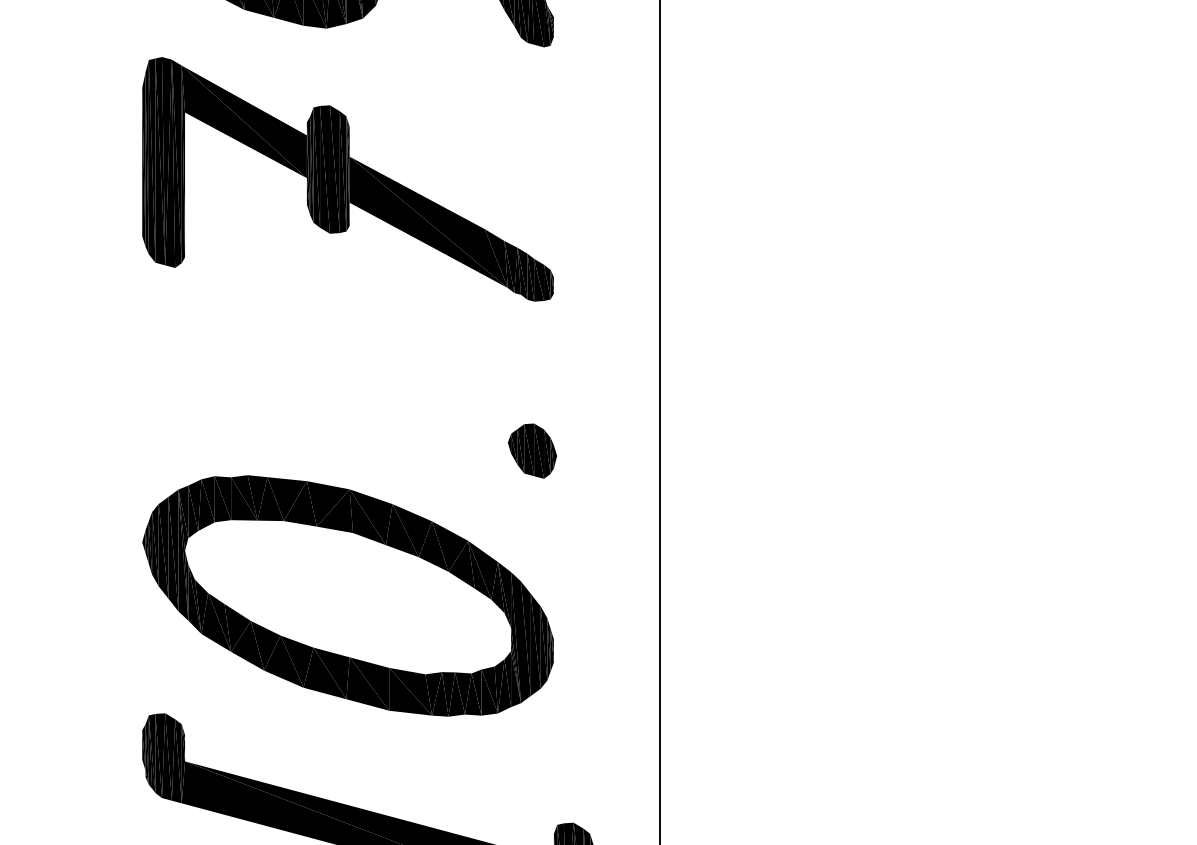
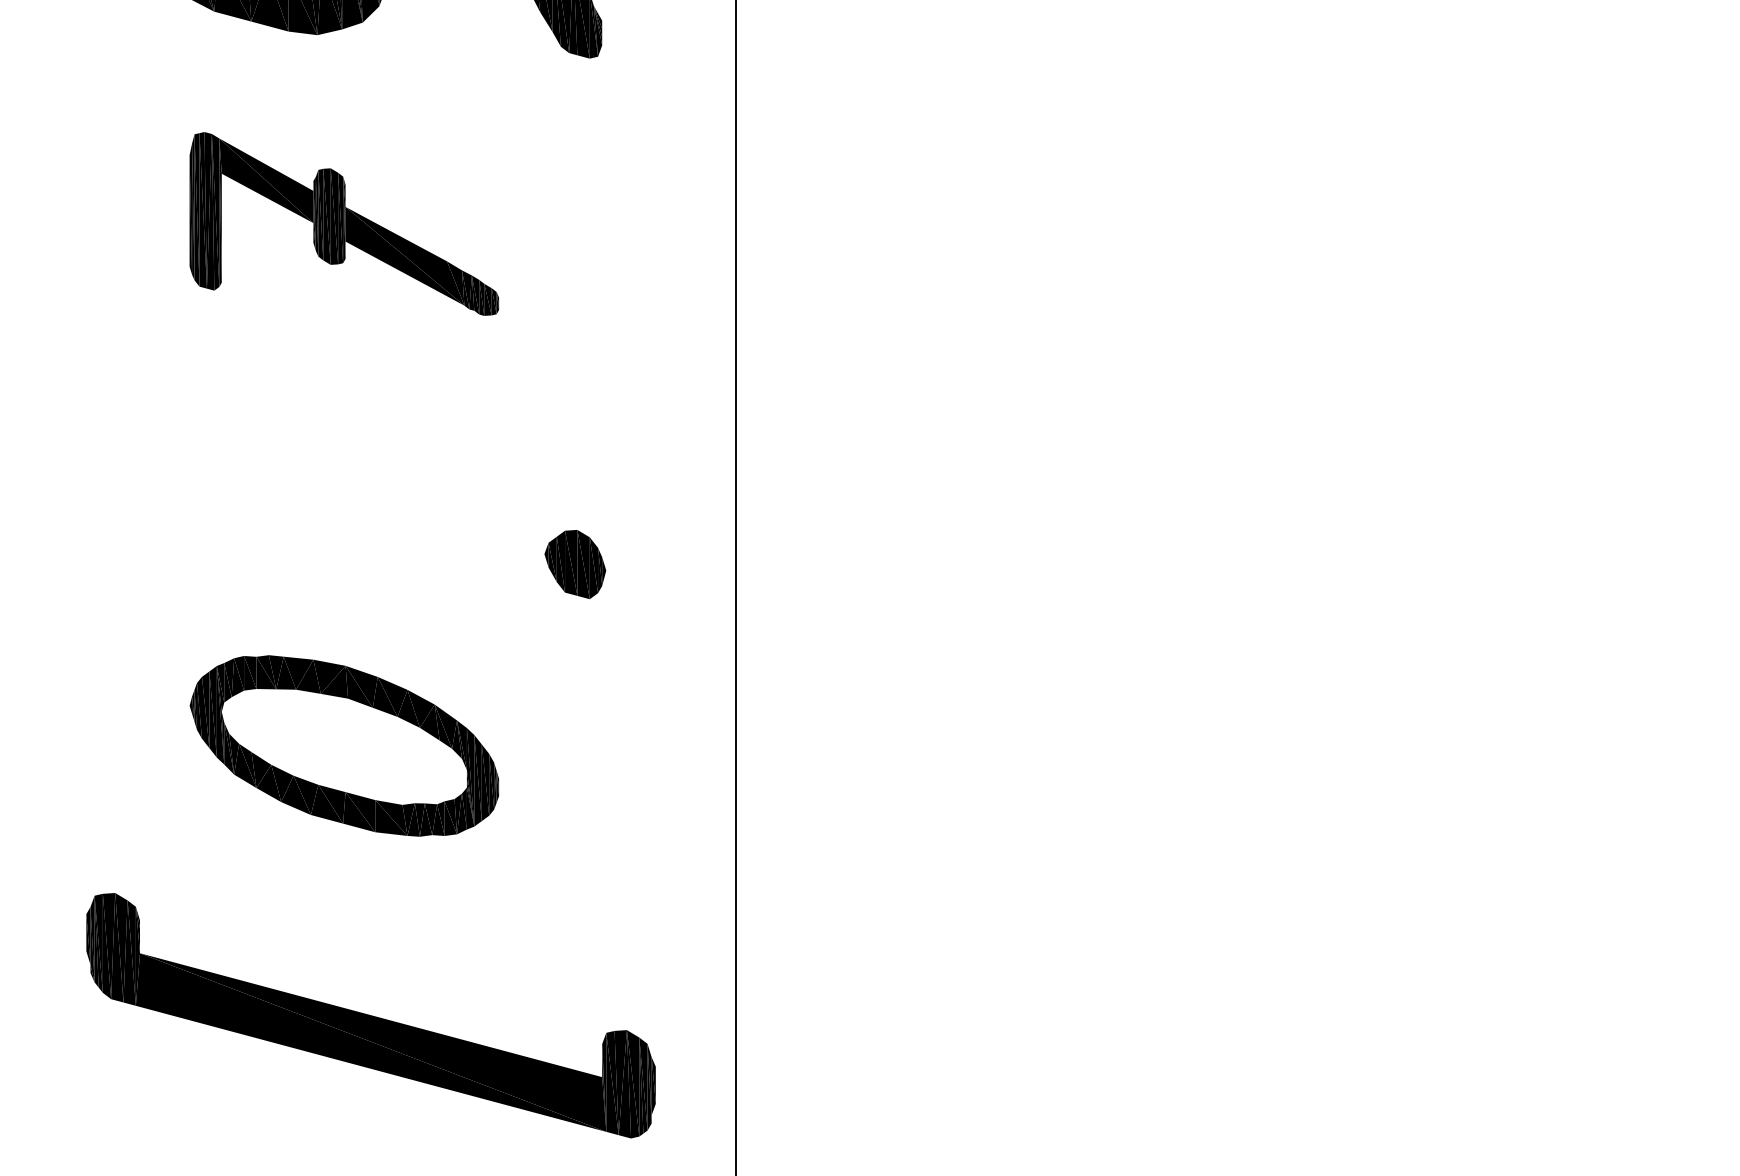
part: (348, 178) -> (344, 223), size x0.6
part: (348, 595) -> (344, 745), size x0.6

